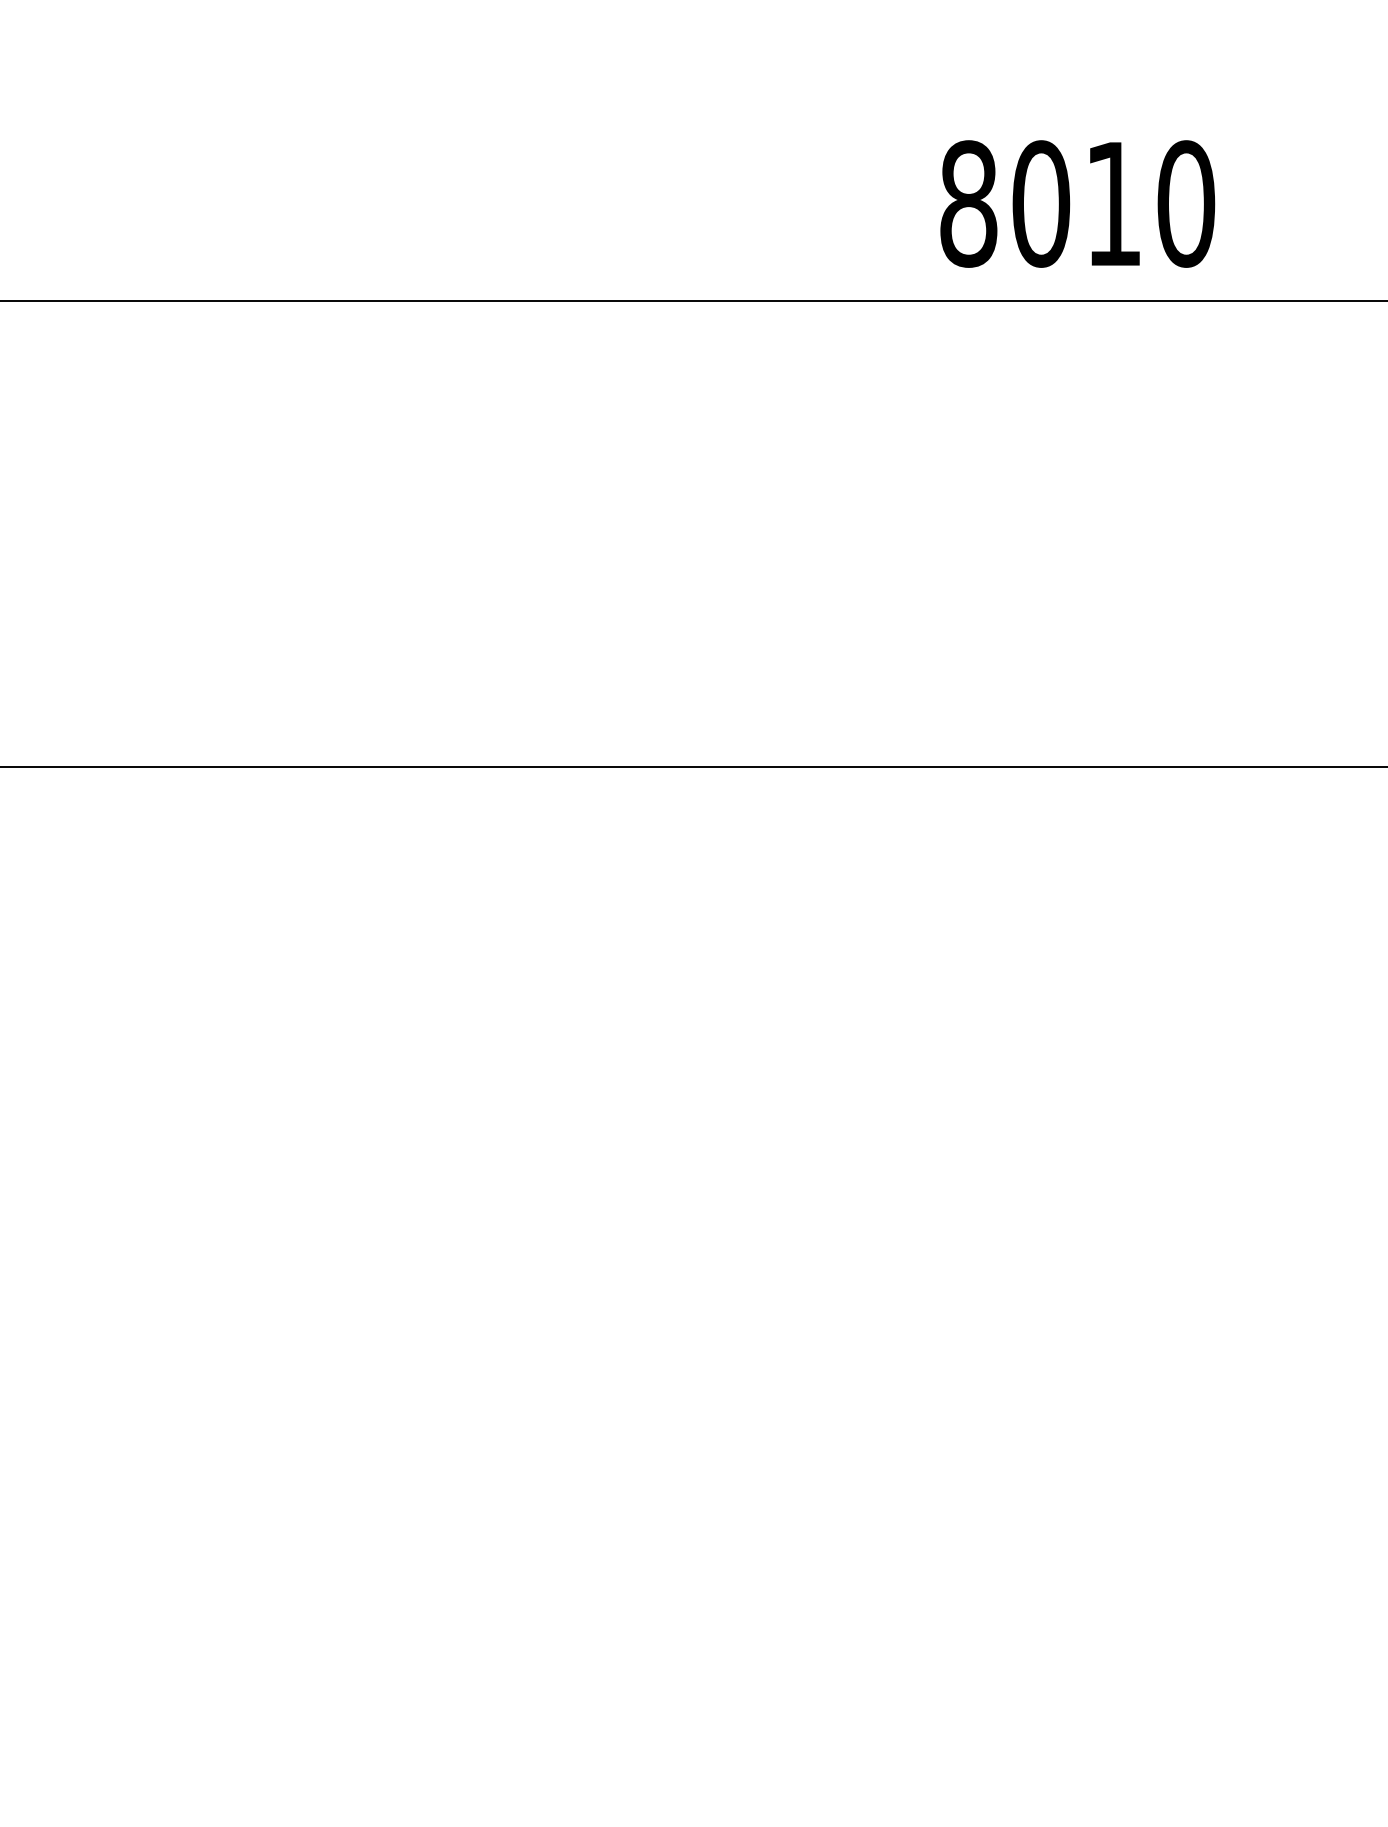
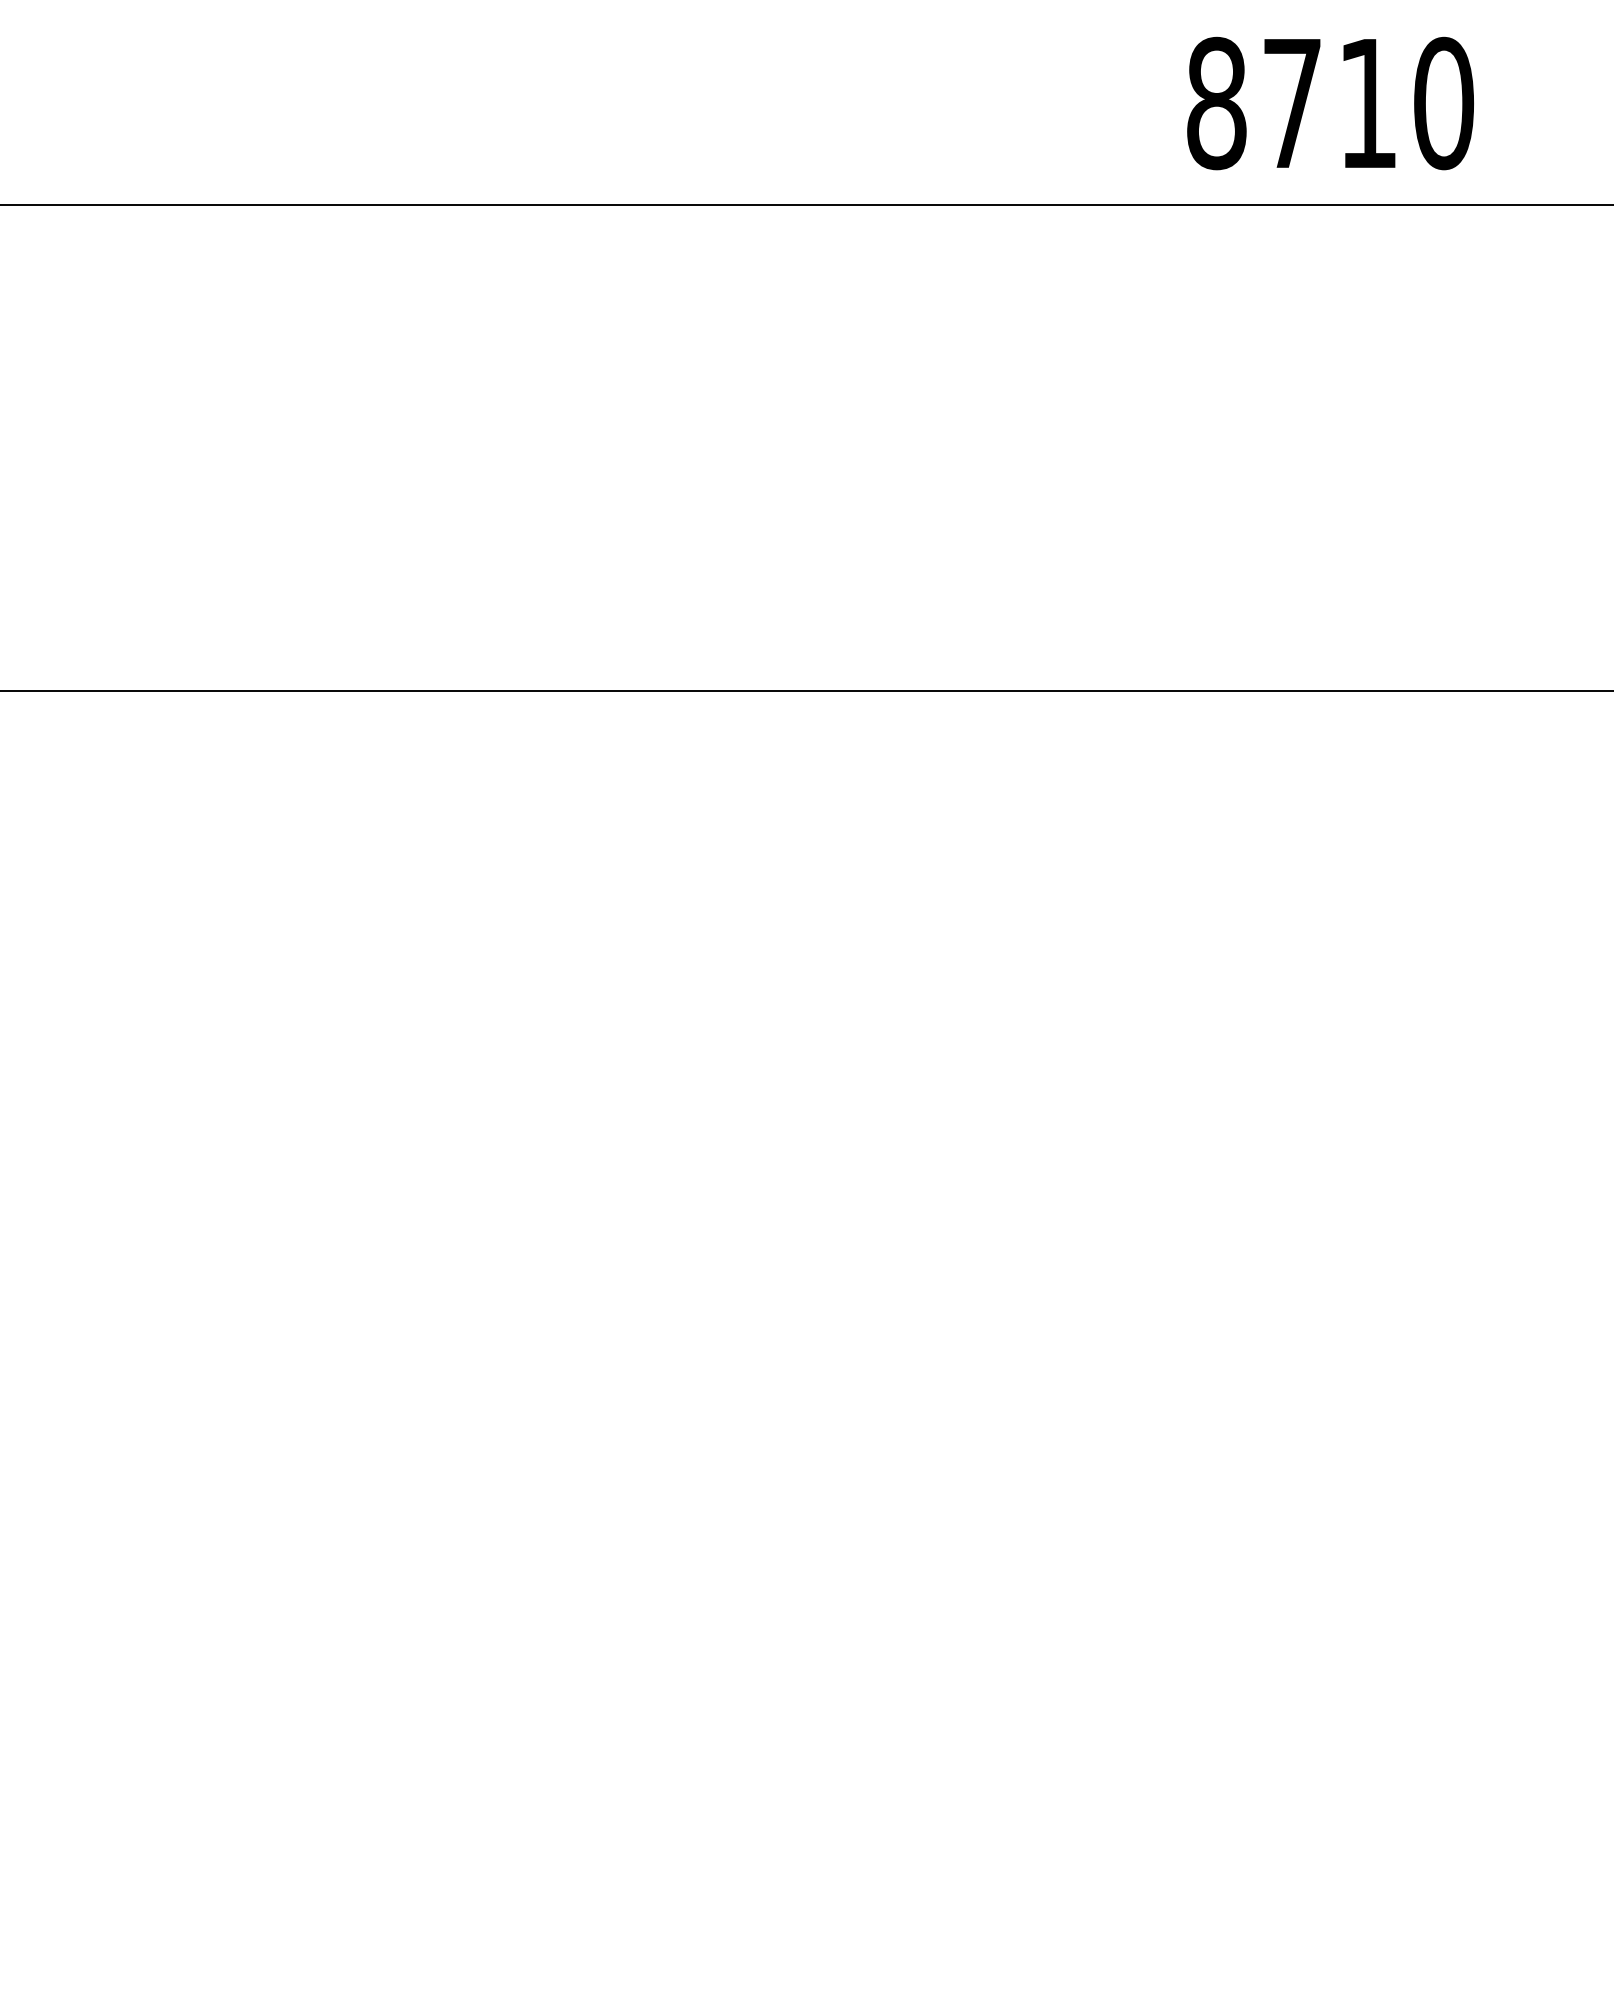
text: (1041, 204) -> (1292, 103), 8010 -> 8710

